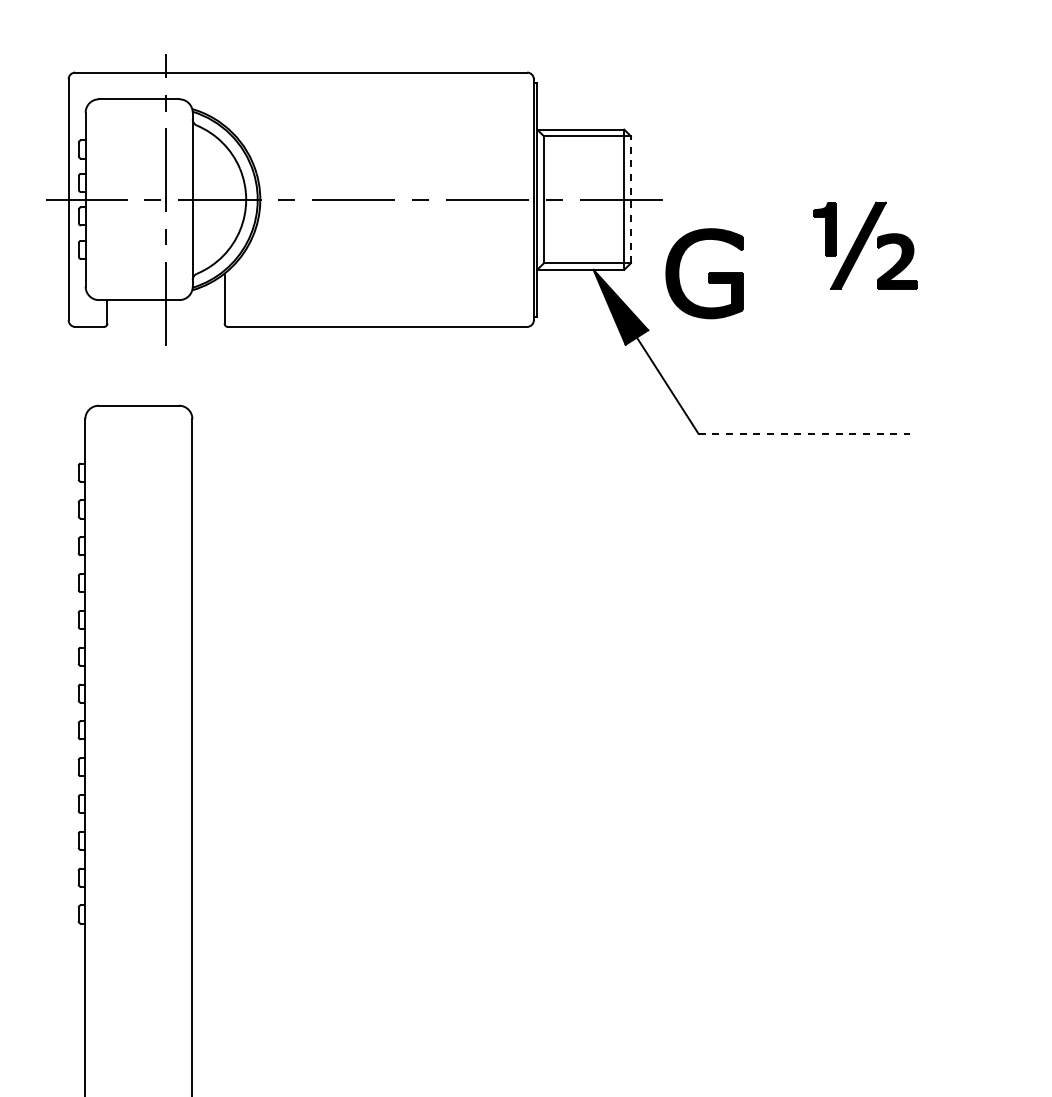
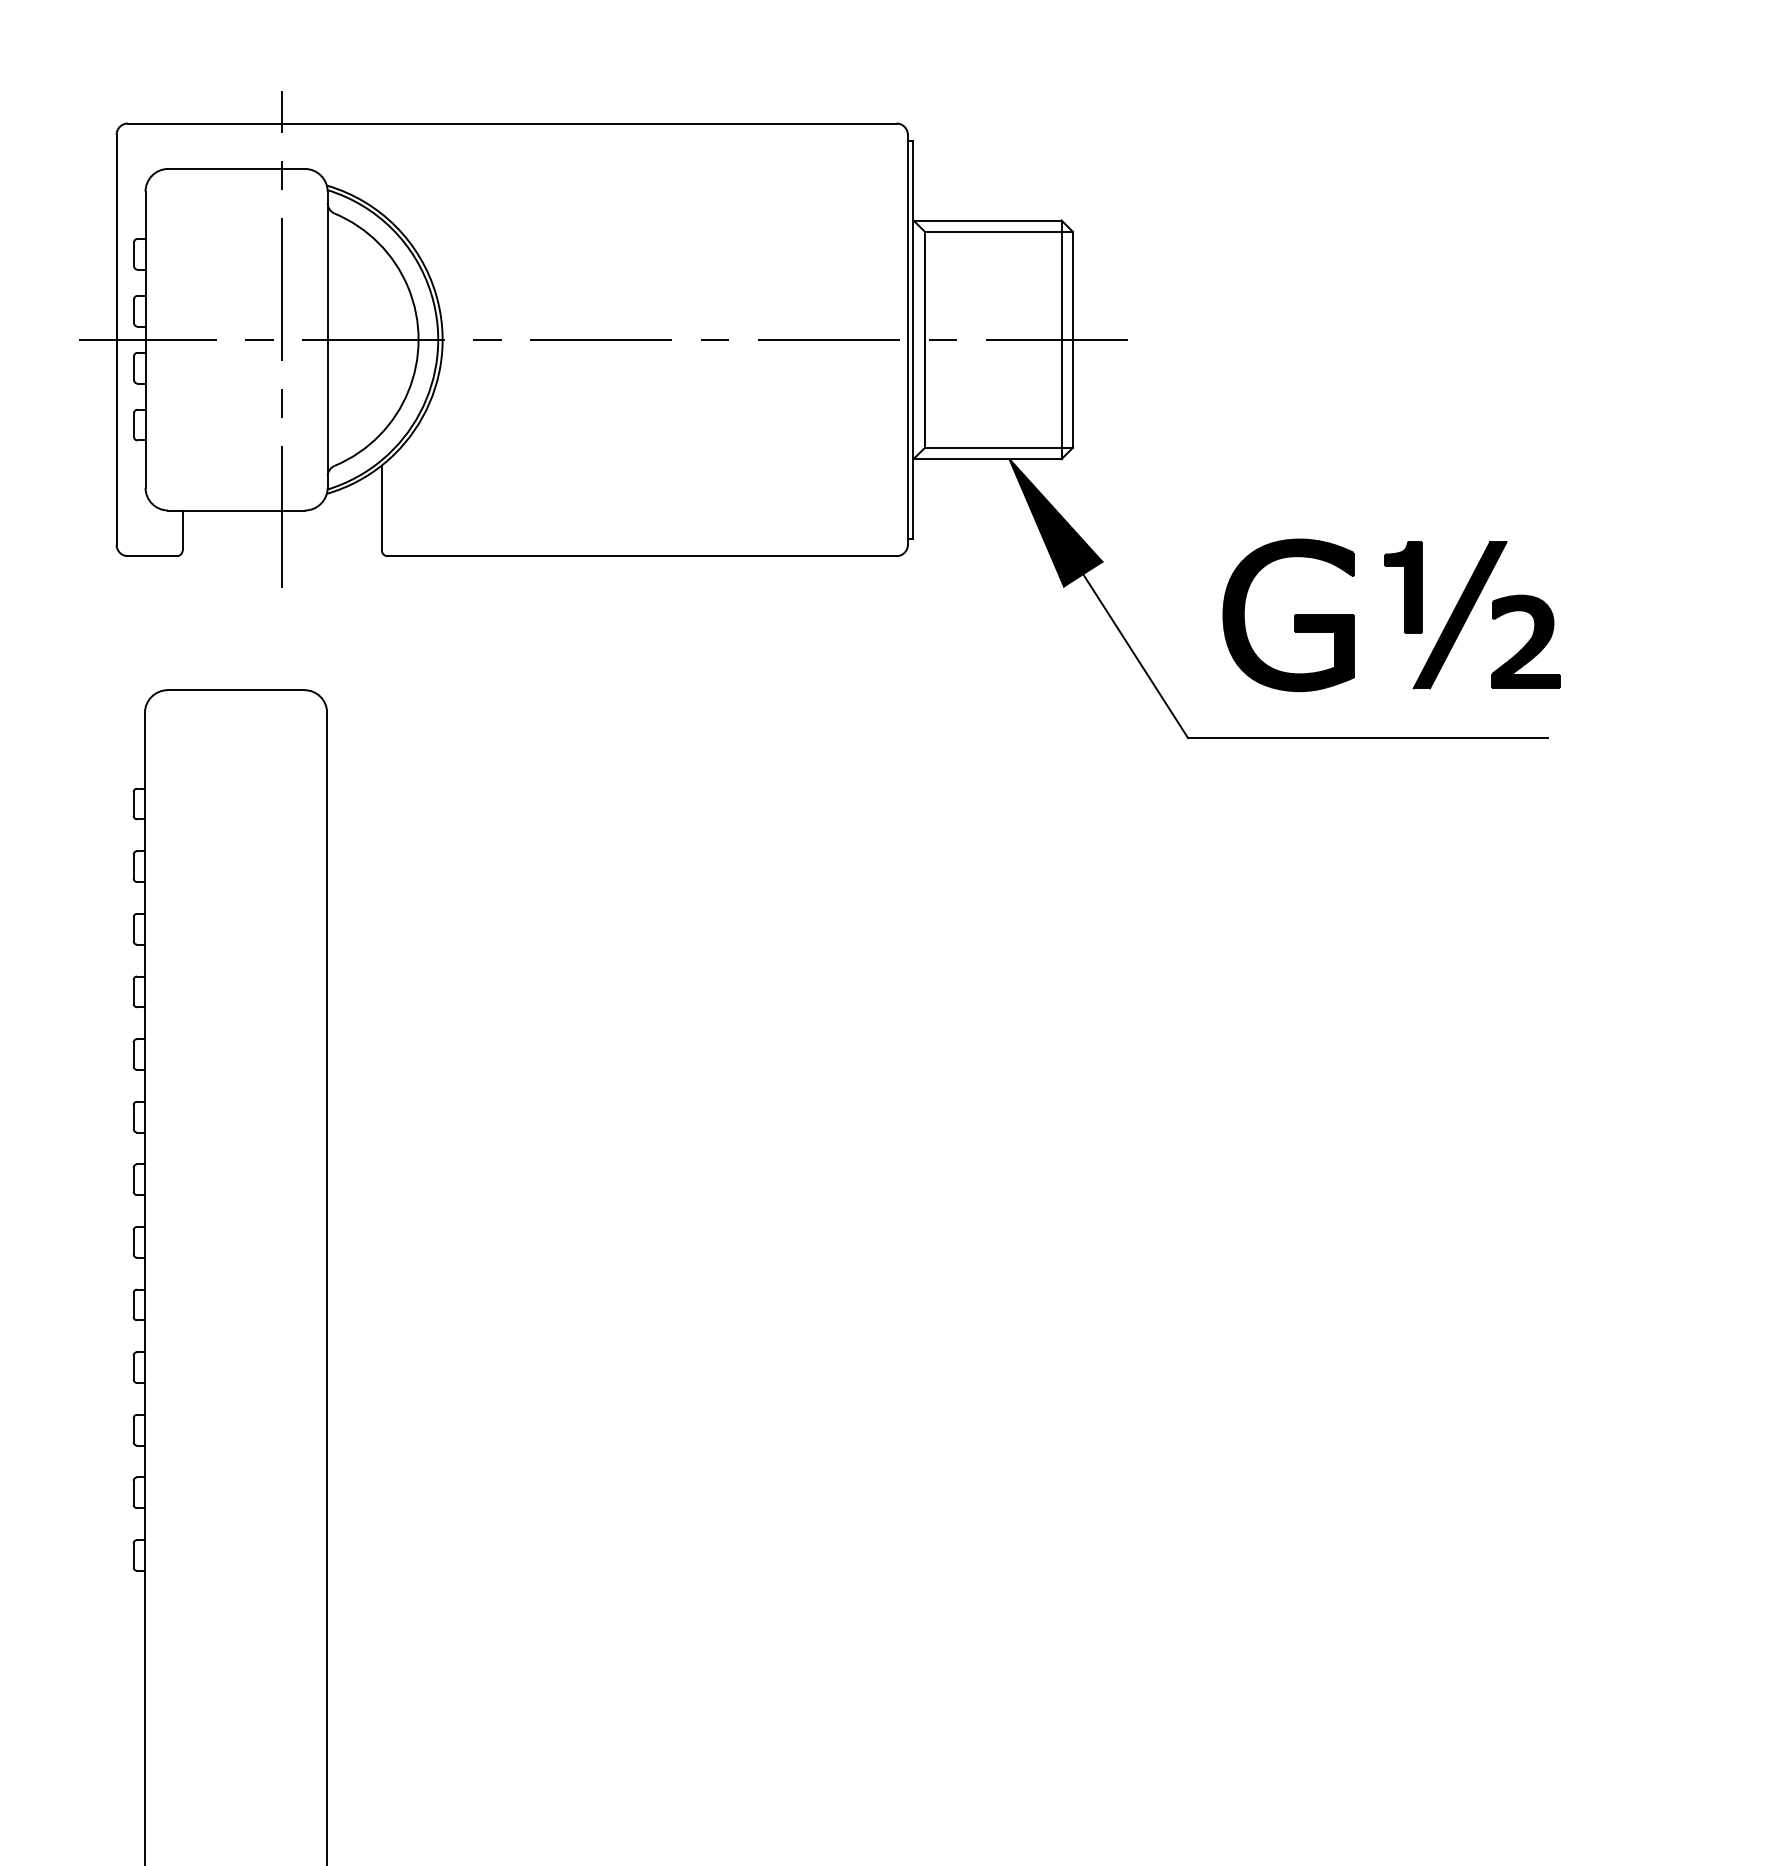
line: (630, 199) -> (1072, 339), dashed -> solid
part: (865, 245) -> (1471, 614), moved
part: (704, 273) -> (1288, 614), moved
line: (804, 433) -> (1368, 737), dashed -> solid

